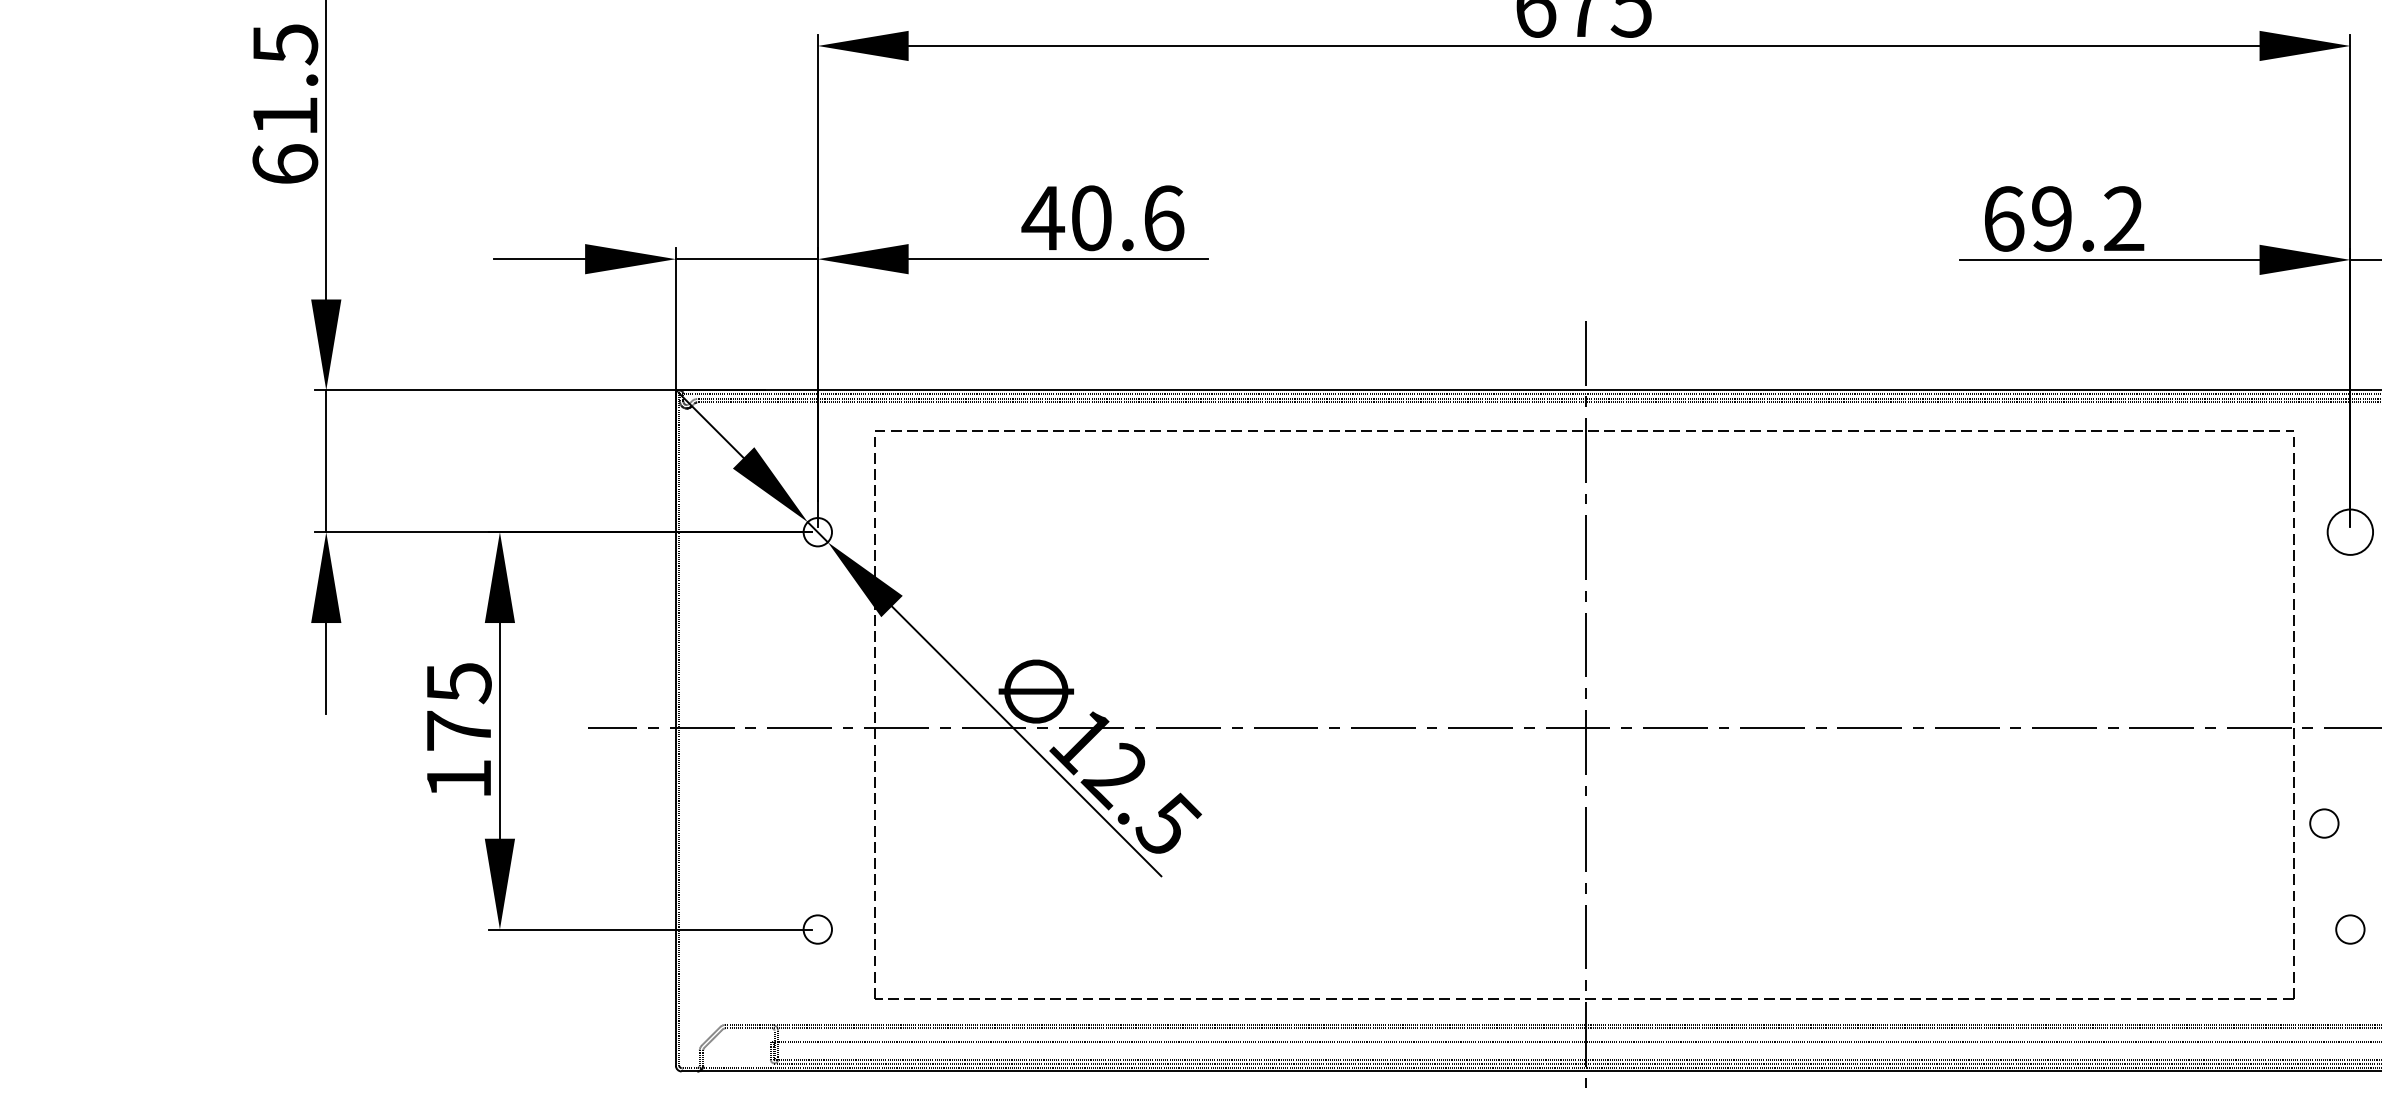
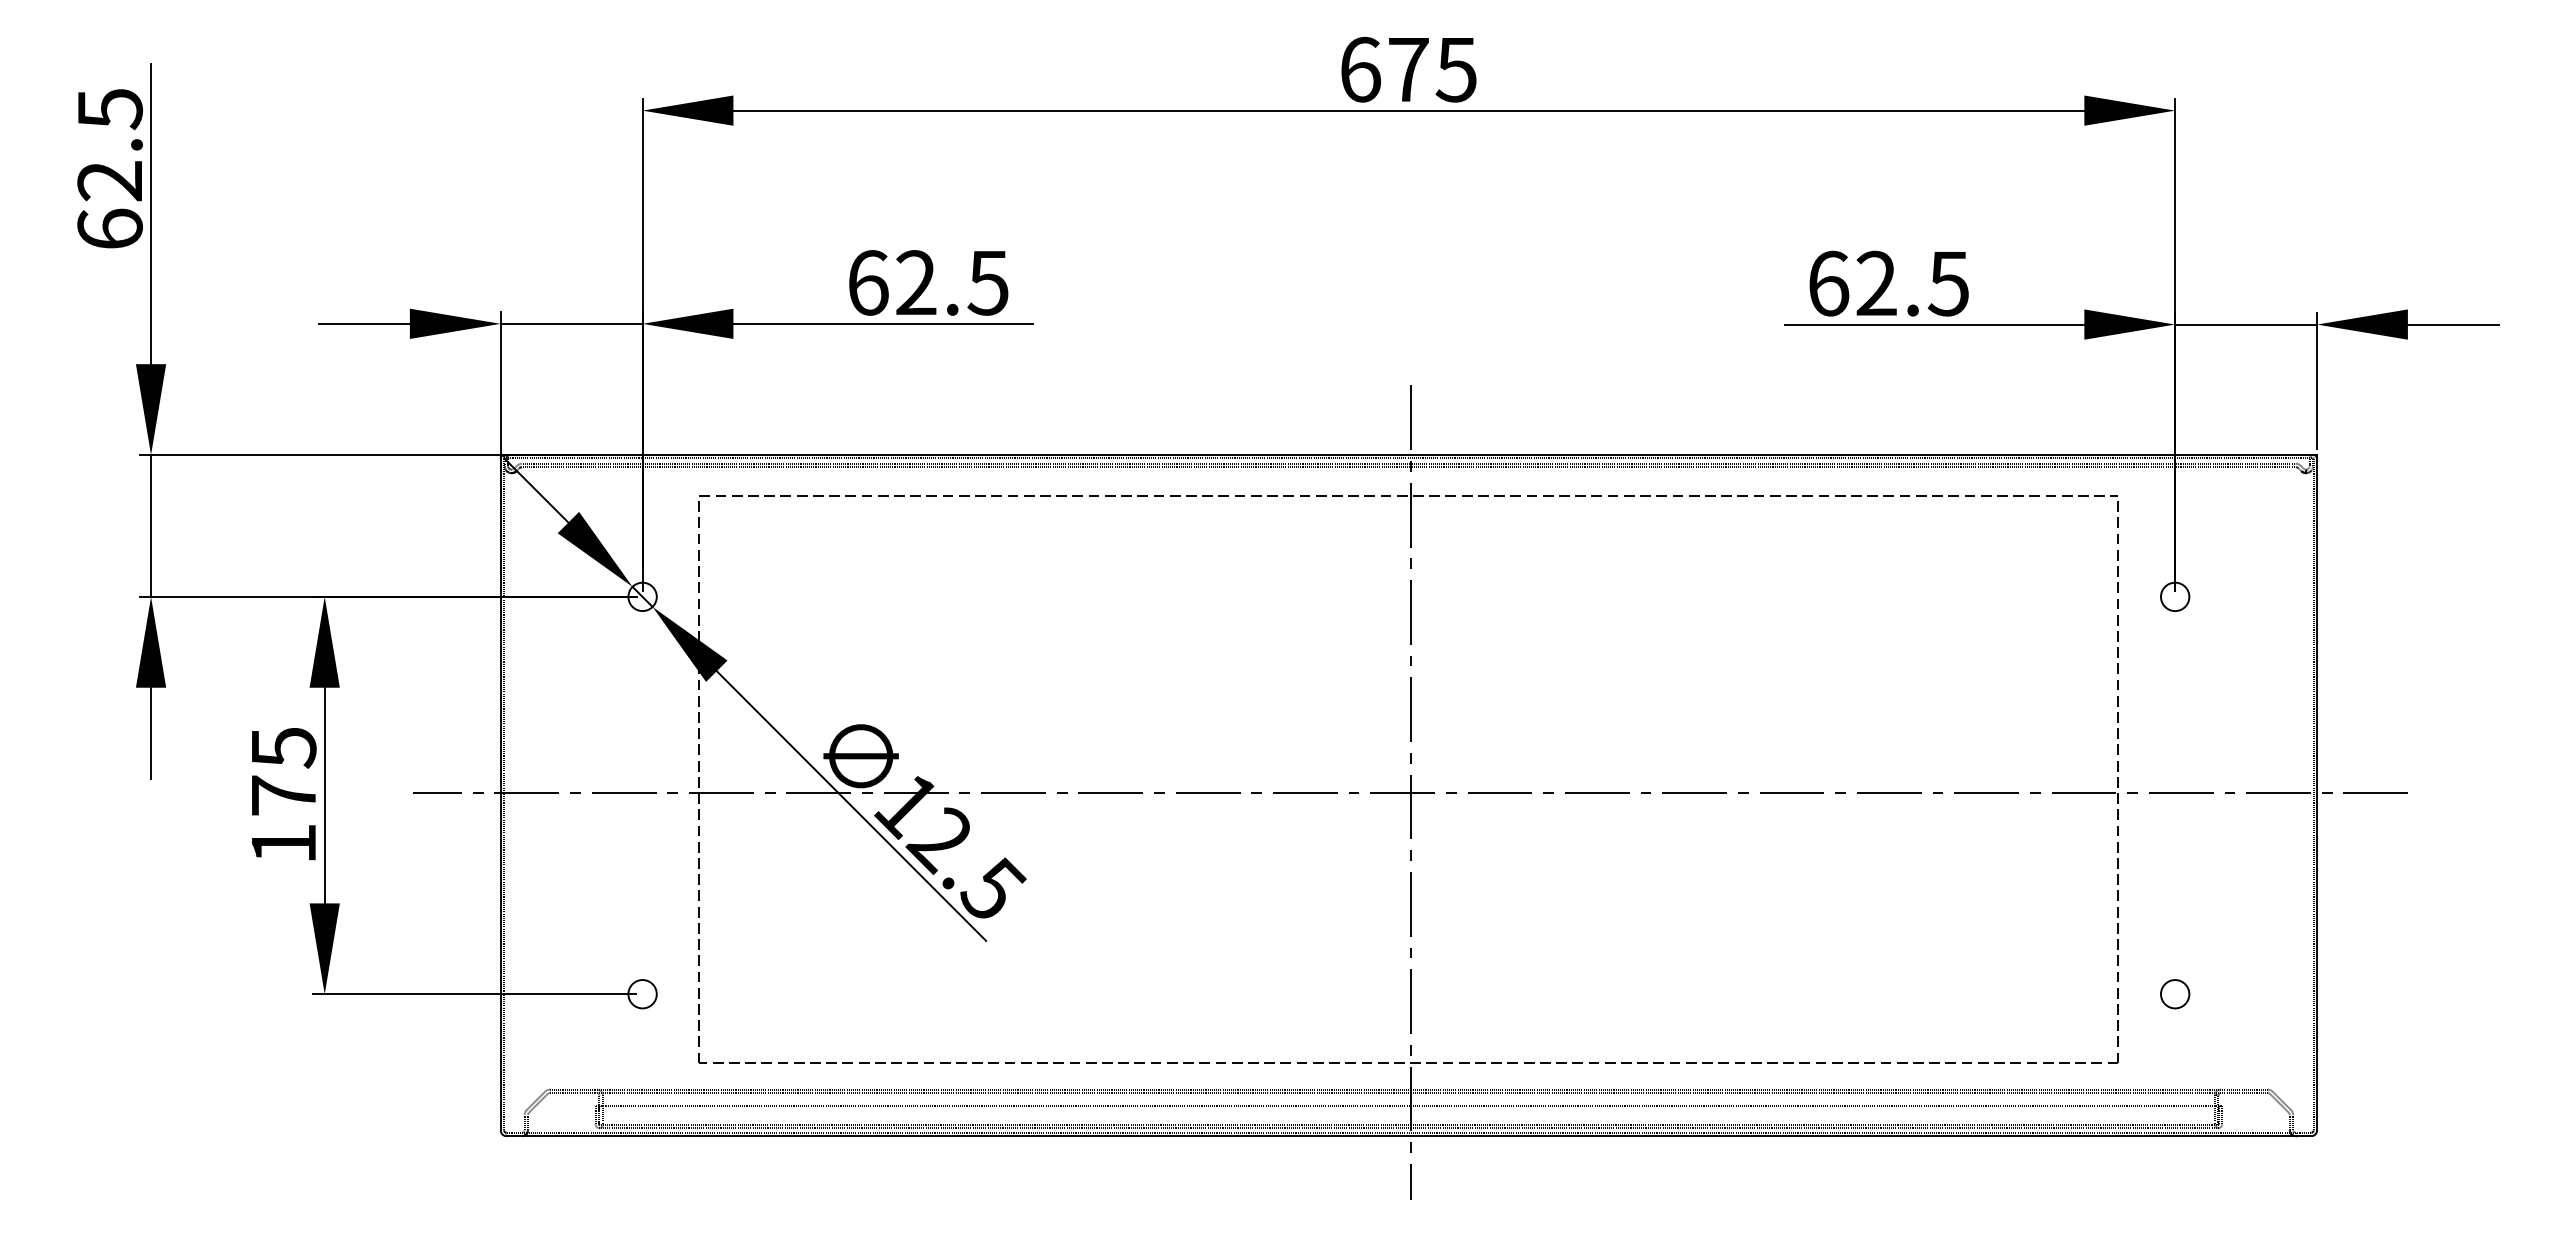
text: (284, 116) -> (109, 181), 61.5 -> 62.5
text: (1102, 217) -> (927, 282), 40.6 -> 62.5
text: (2087, 218) -> (1912, 283), 69.2 -> 62.5
circle: (2349, 531) -> (2174, 596), size x0.62
circle: (2324, 823) -> (2149, 888), removed

